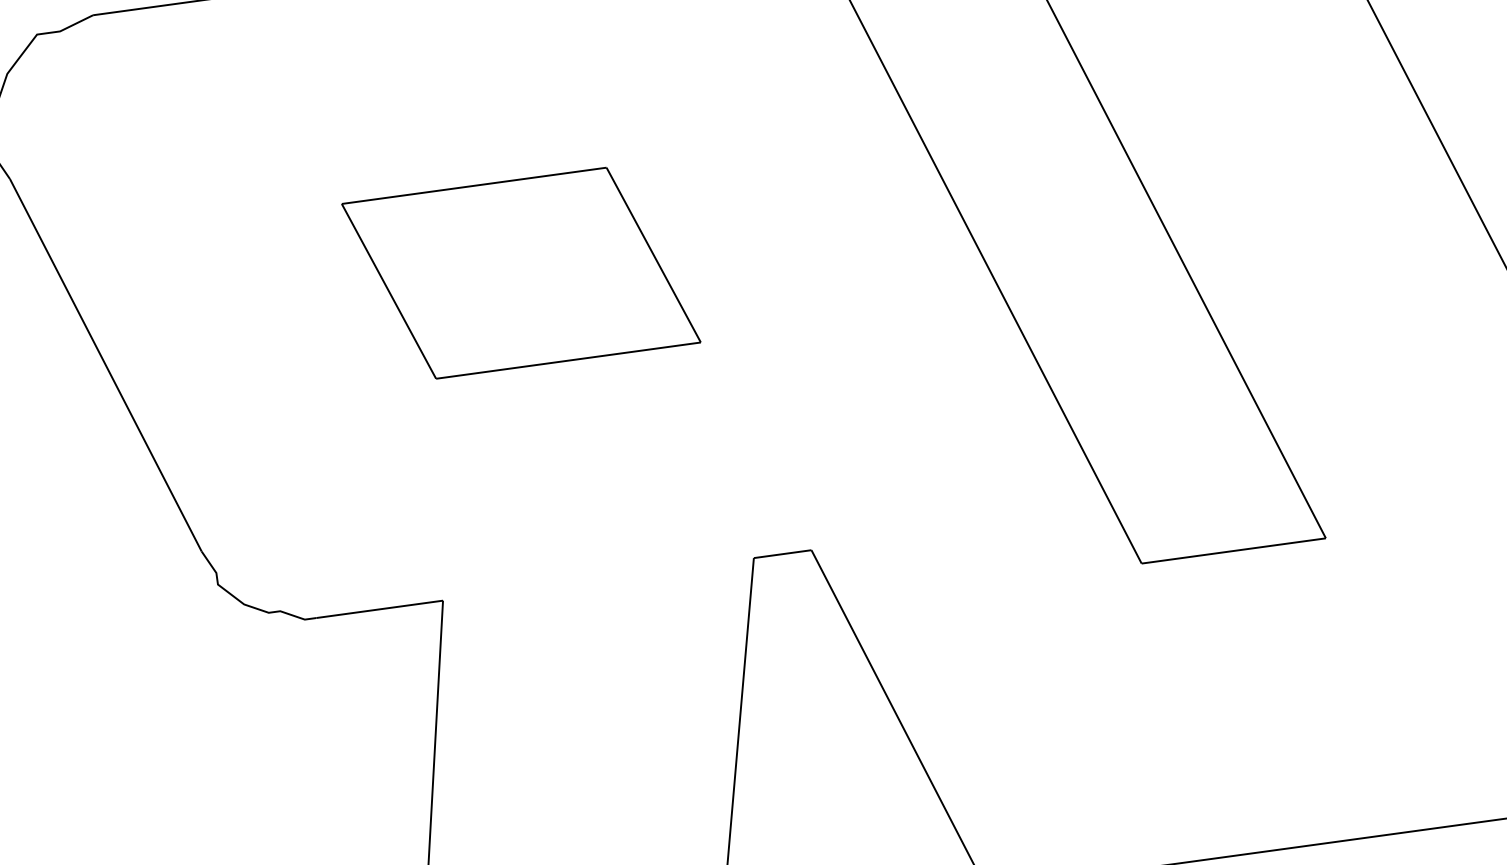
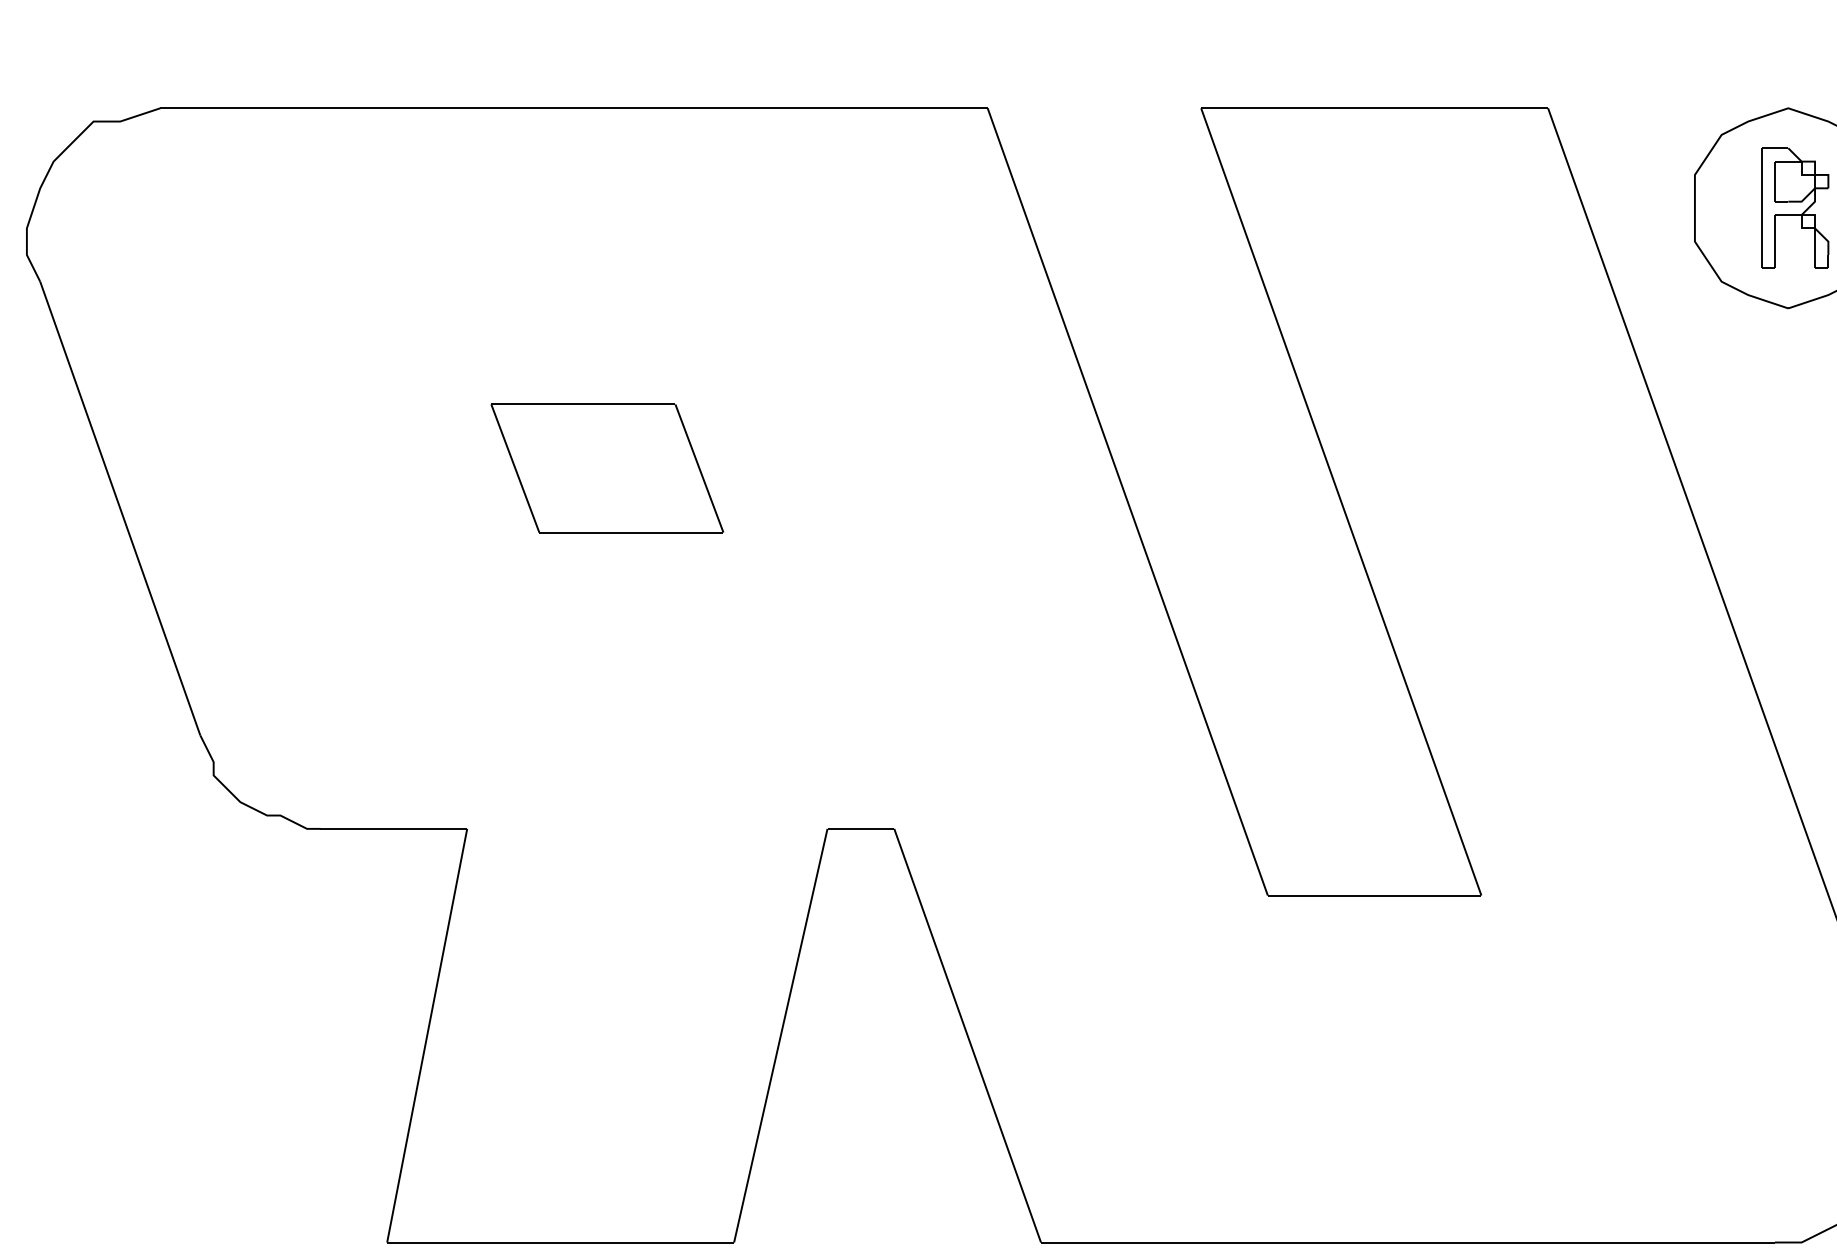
part: (521, 273) -> (607, 468), size x0.6

